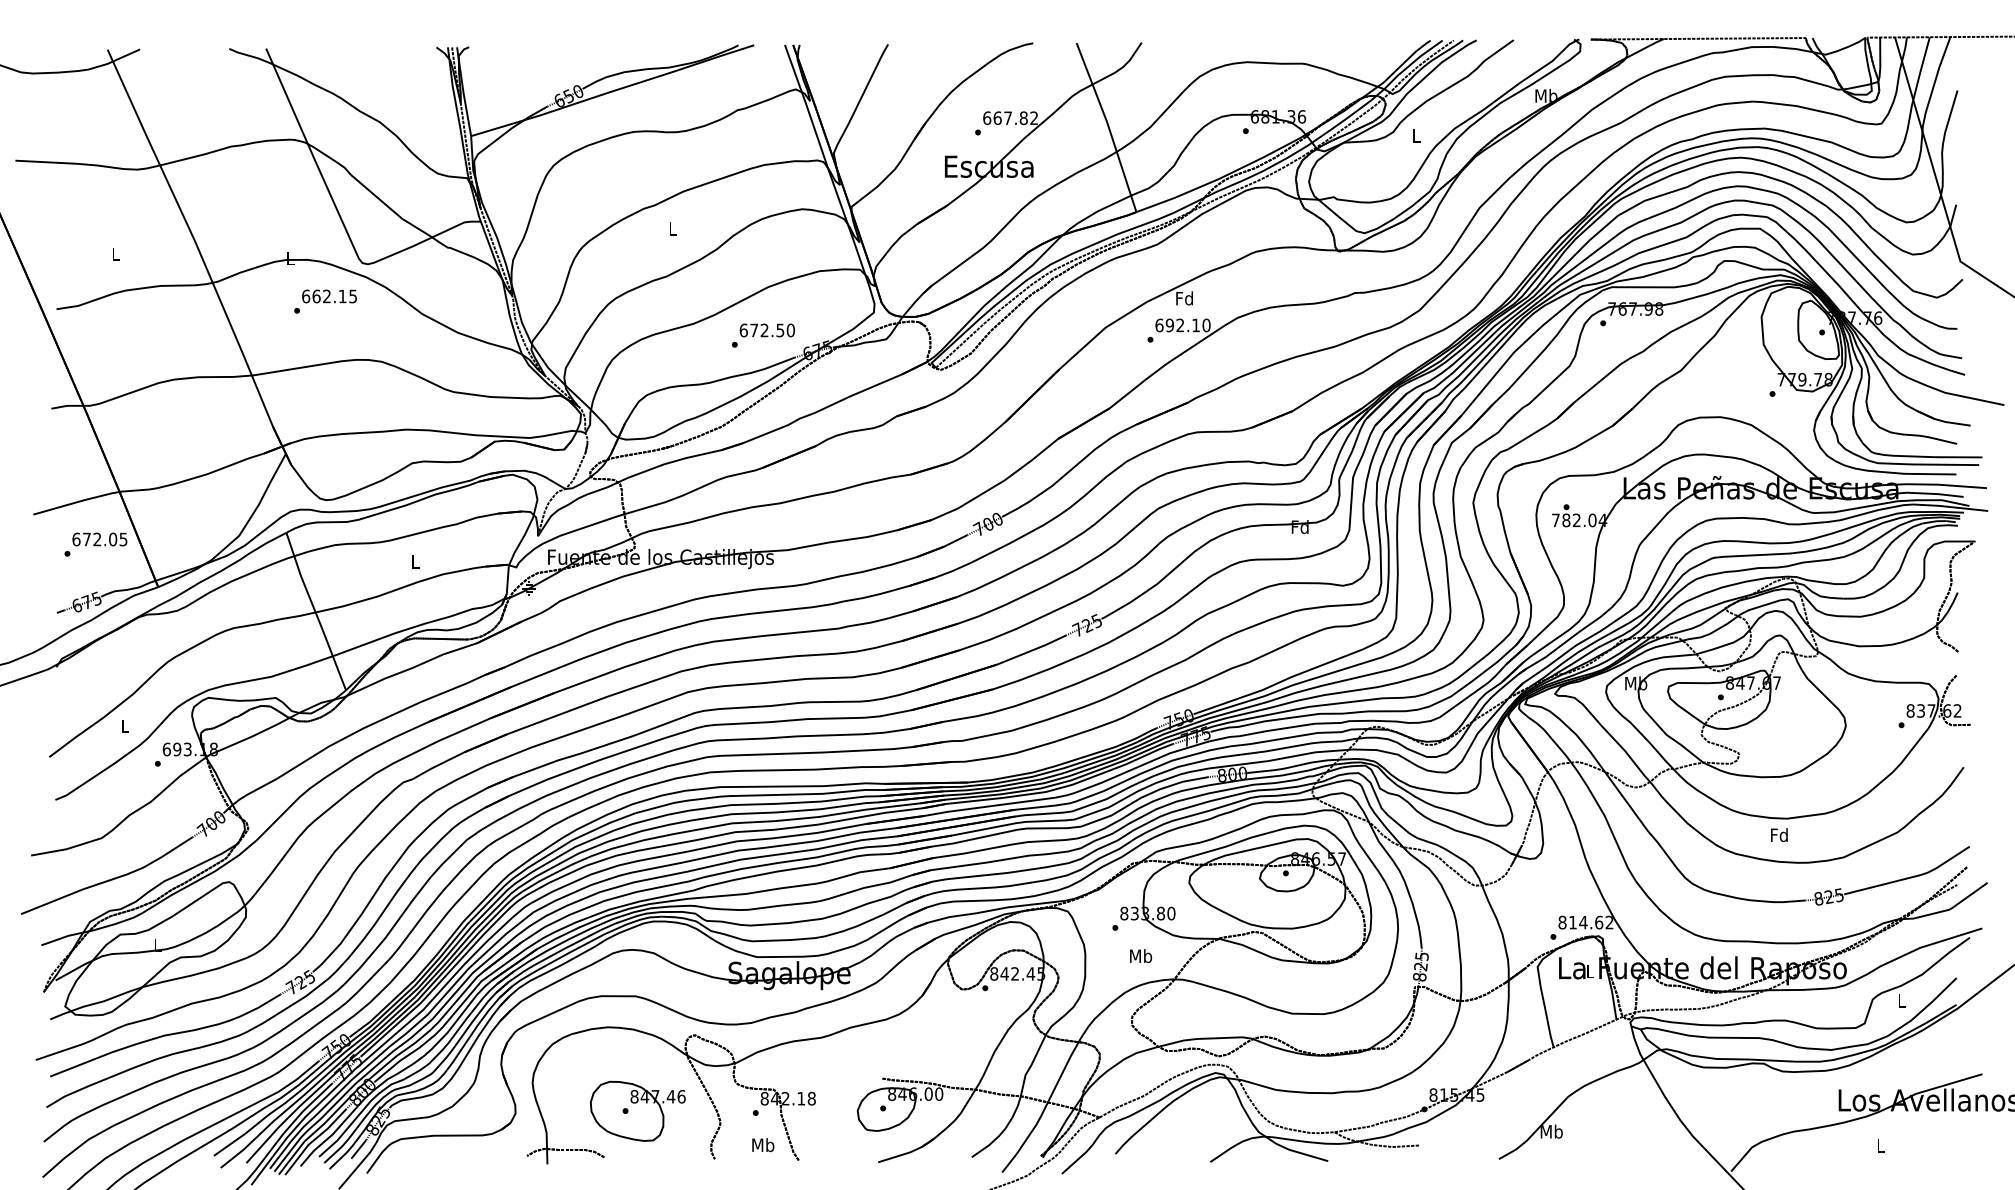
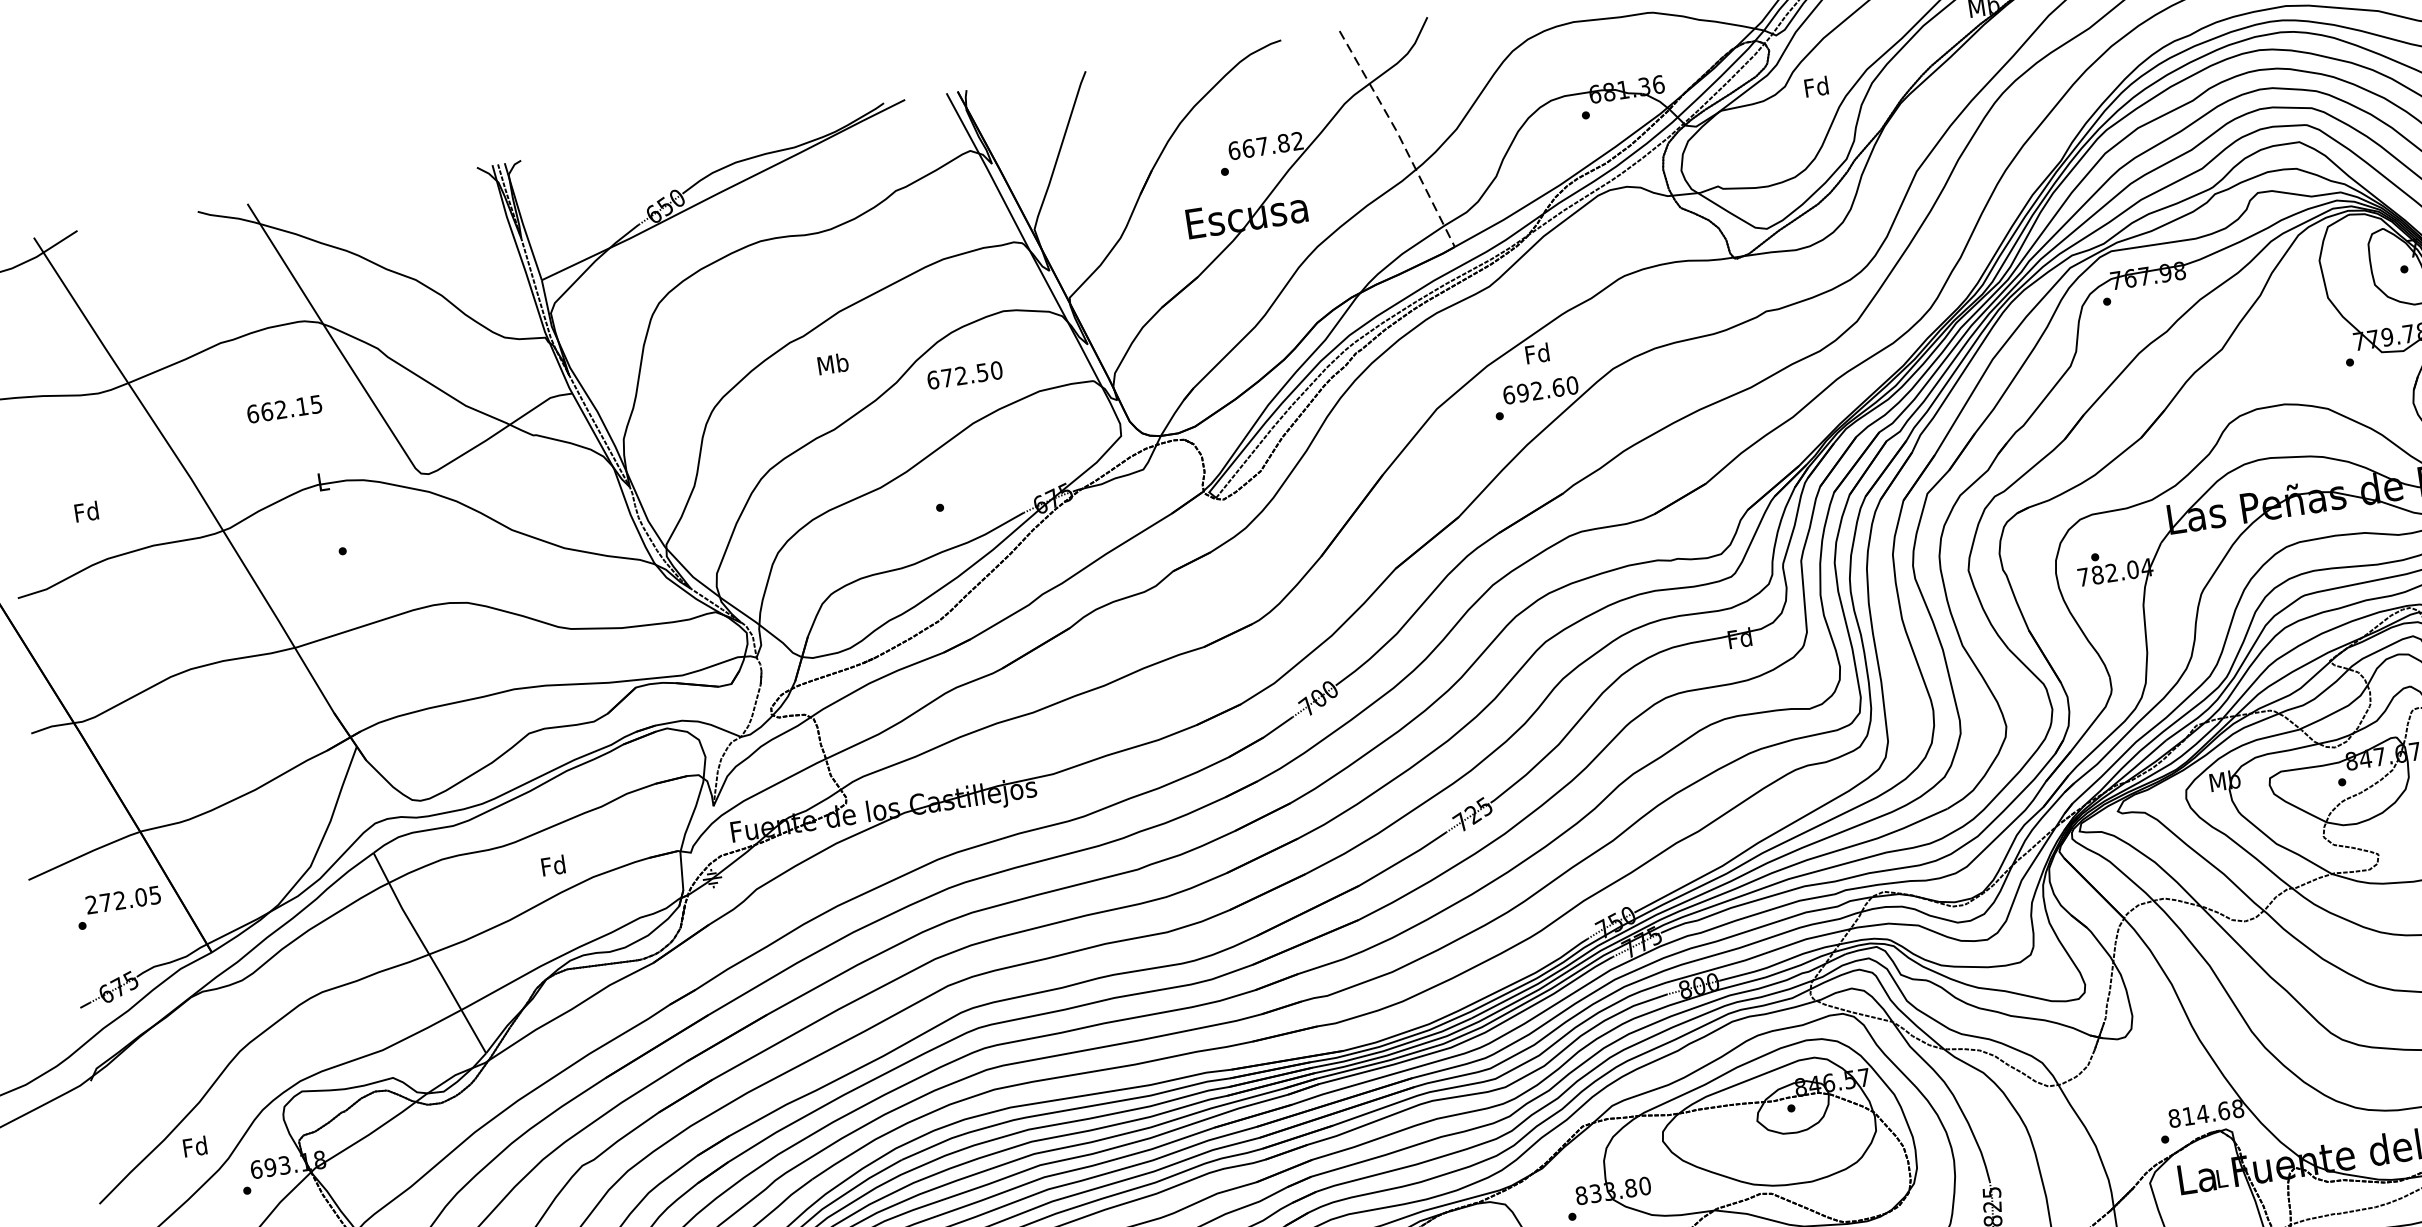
line: (1108, 126) -> (1399, 137), solid -> dashed
text: (1415, 135) -> (1815, 86), L -> Fd
text: (673, 228) -> (833, 363), L -> Mb
text: (115, 254) -> (86, 512), L -> Fd
text: (329, 296) -> (284, 409), moved
text: (1196, 325) -> (1558, 387), 692.10 -> 692.60
text: (766, 330) -> (963, 375), moved
text: (76, 539) -> (91, 904), 672.05 -> 272.05
text: (415, 561) -> (553, 865), L -> Fd
text: (124, 726) -> (194, 1147), L -> Fd
text: (1609, 922) -> (2237, 1108), 814.62 -> 814.68

